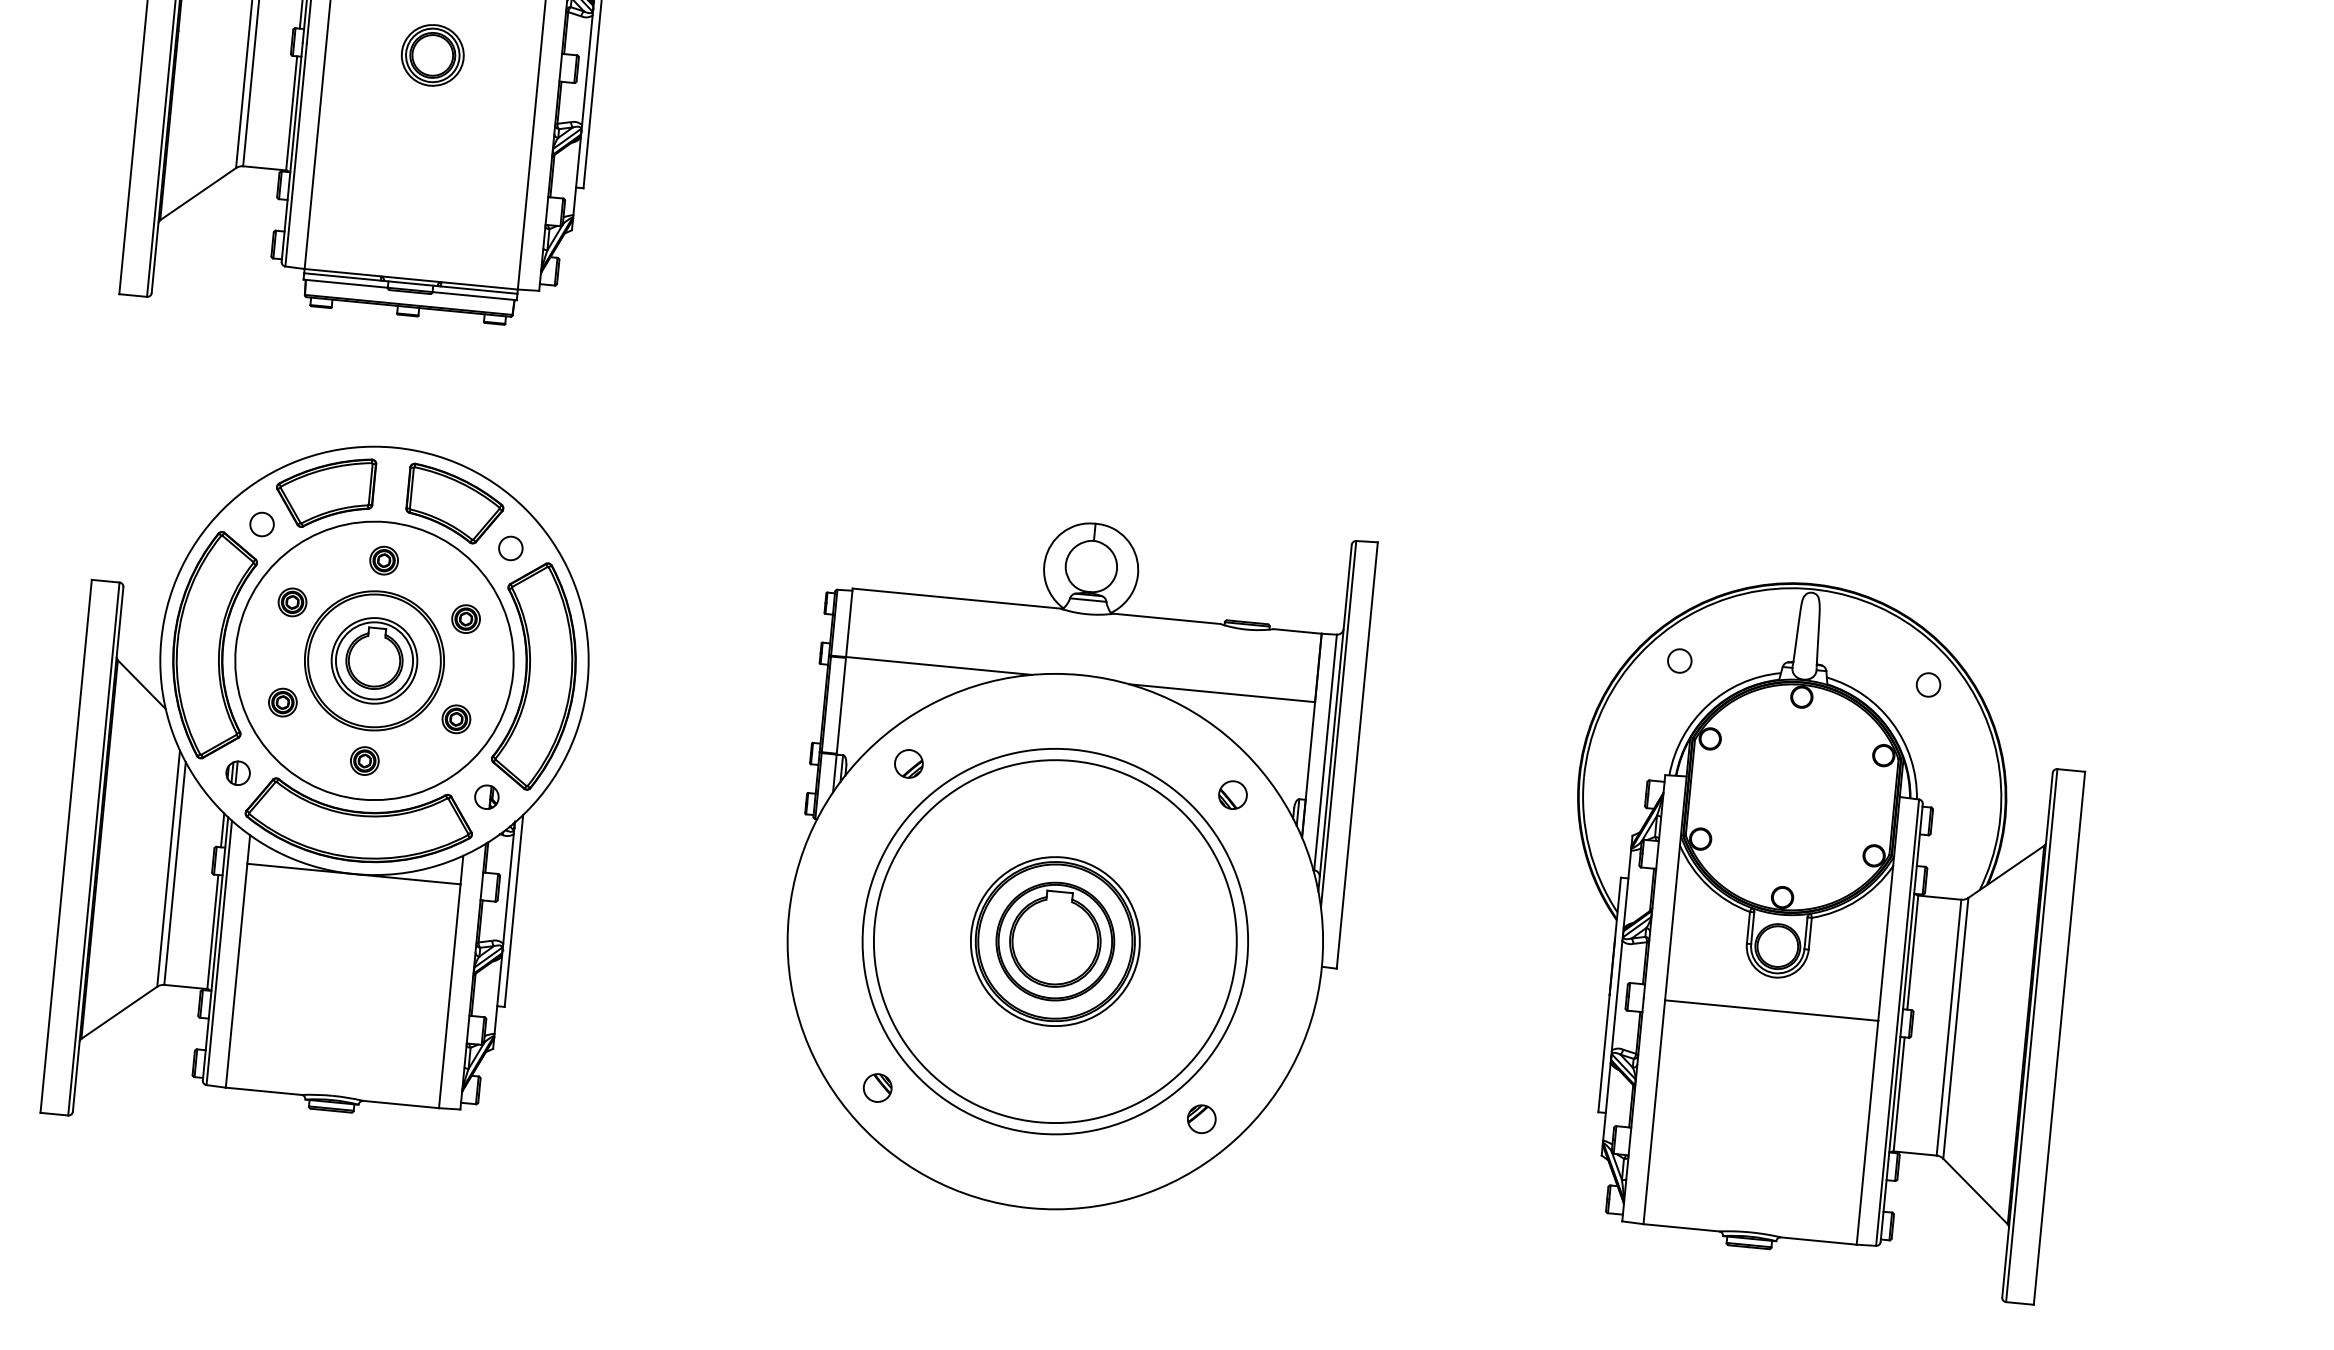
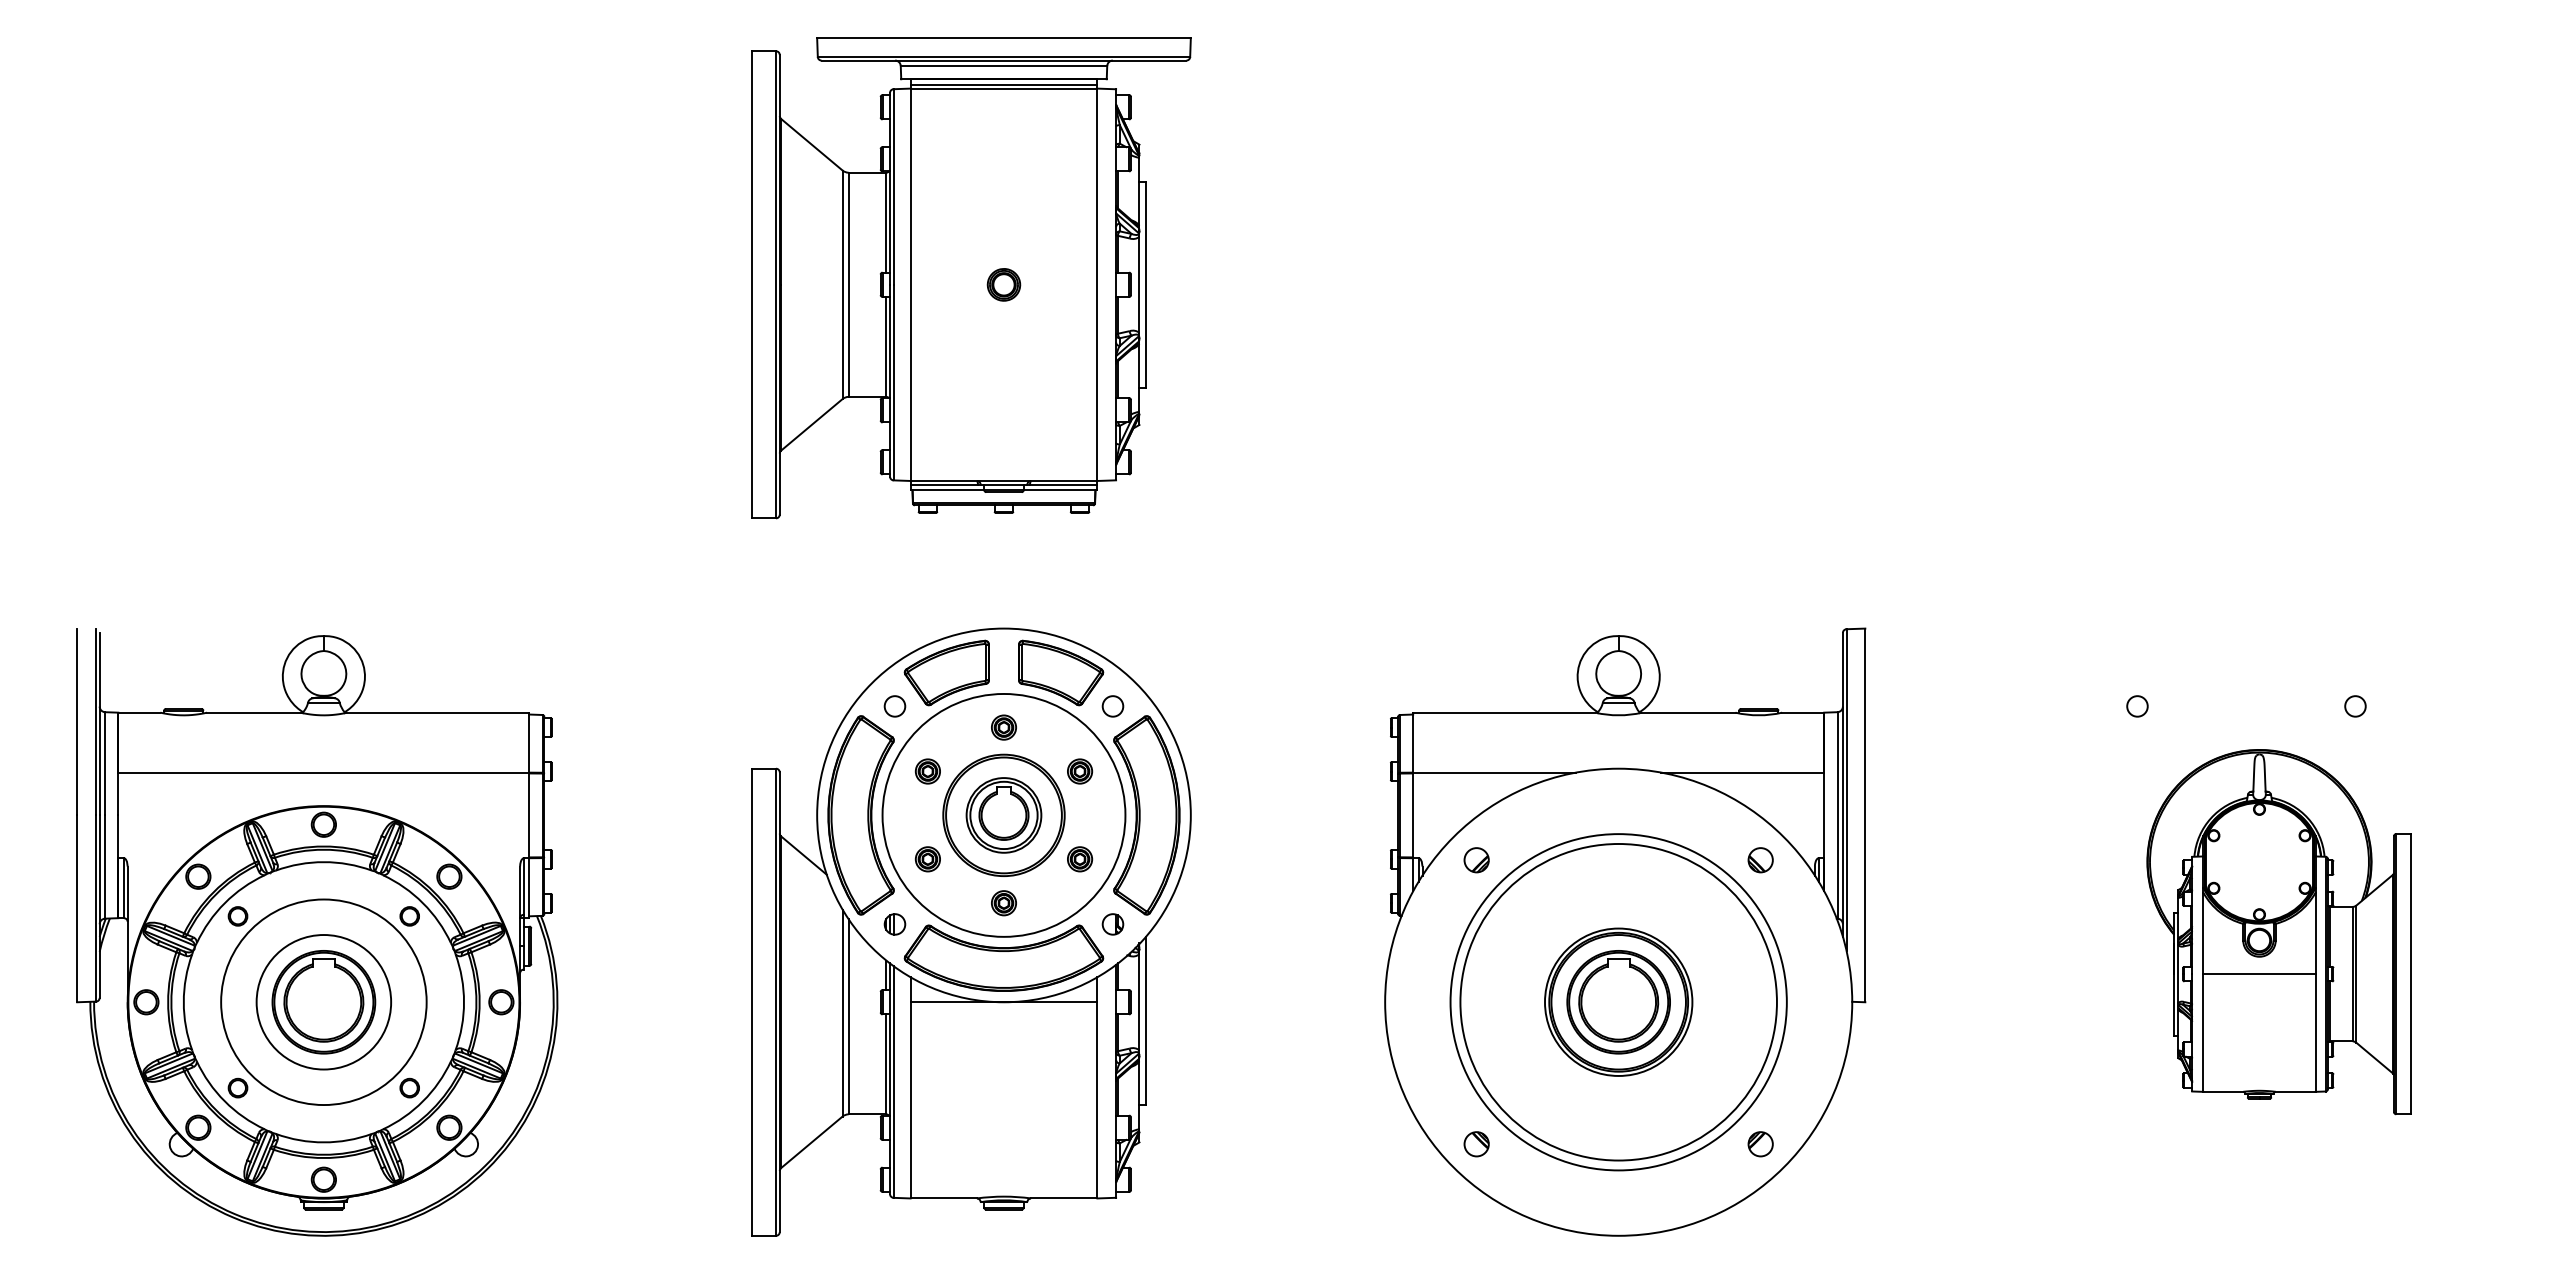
part: (432, 55) -> (1003, 284), size x0.6
part: (1815, 933) -> (2278, 931), size x0.6

